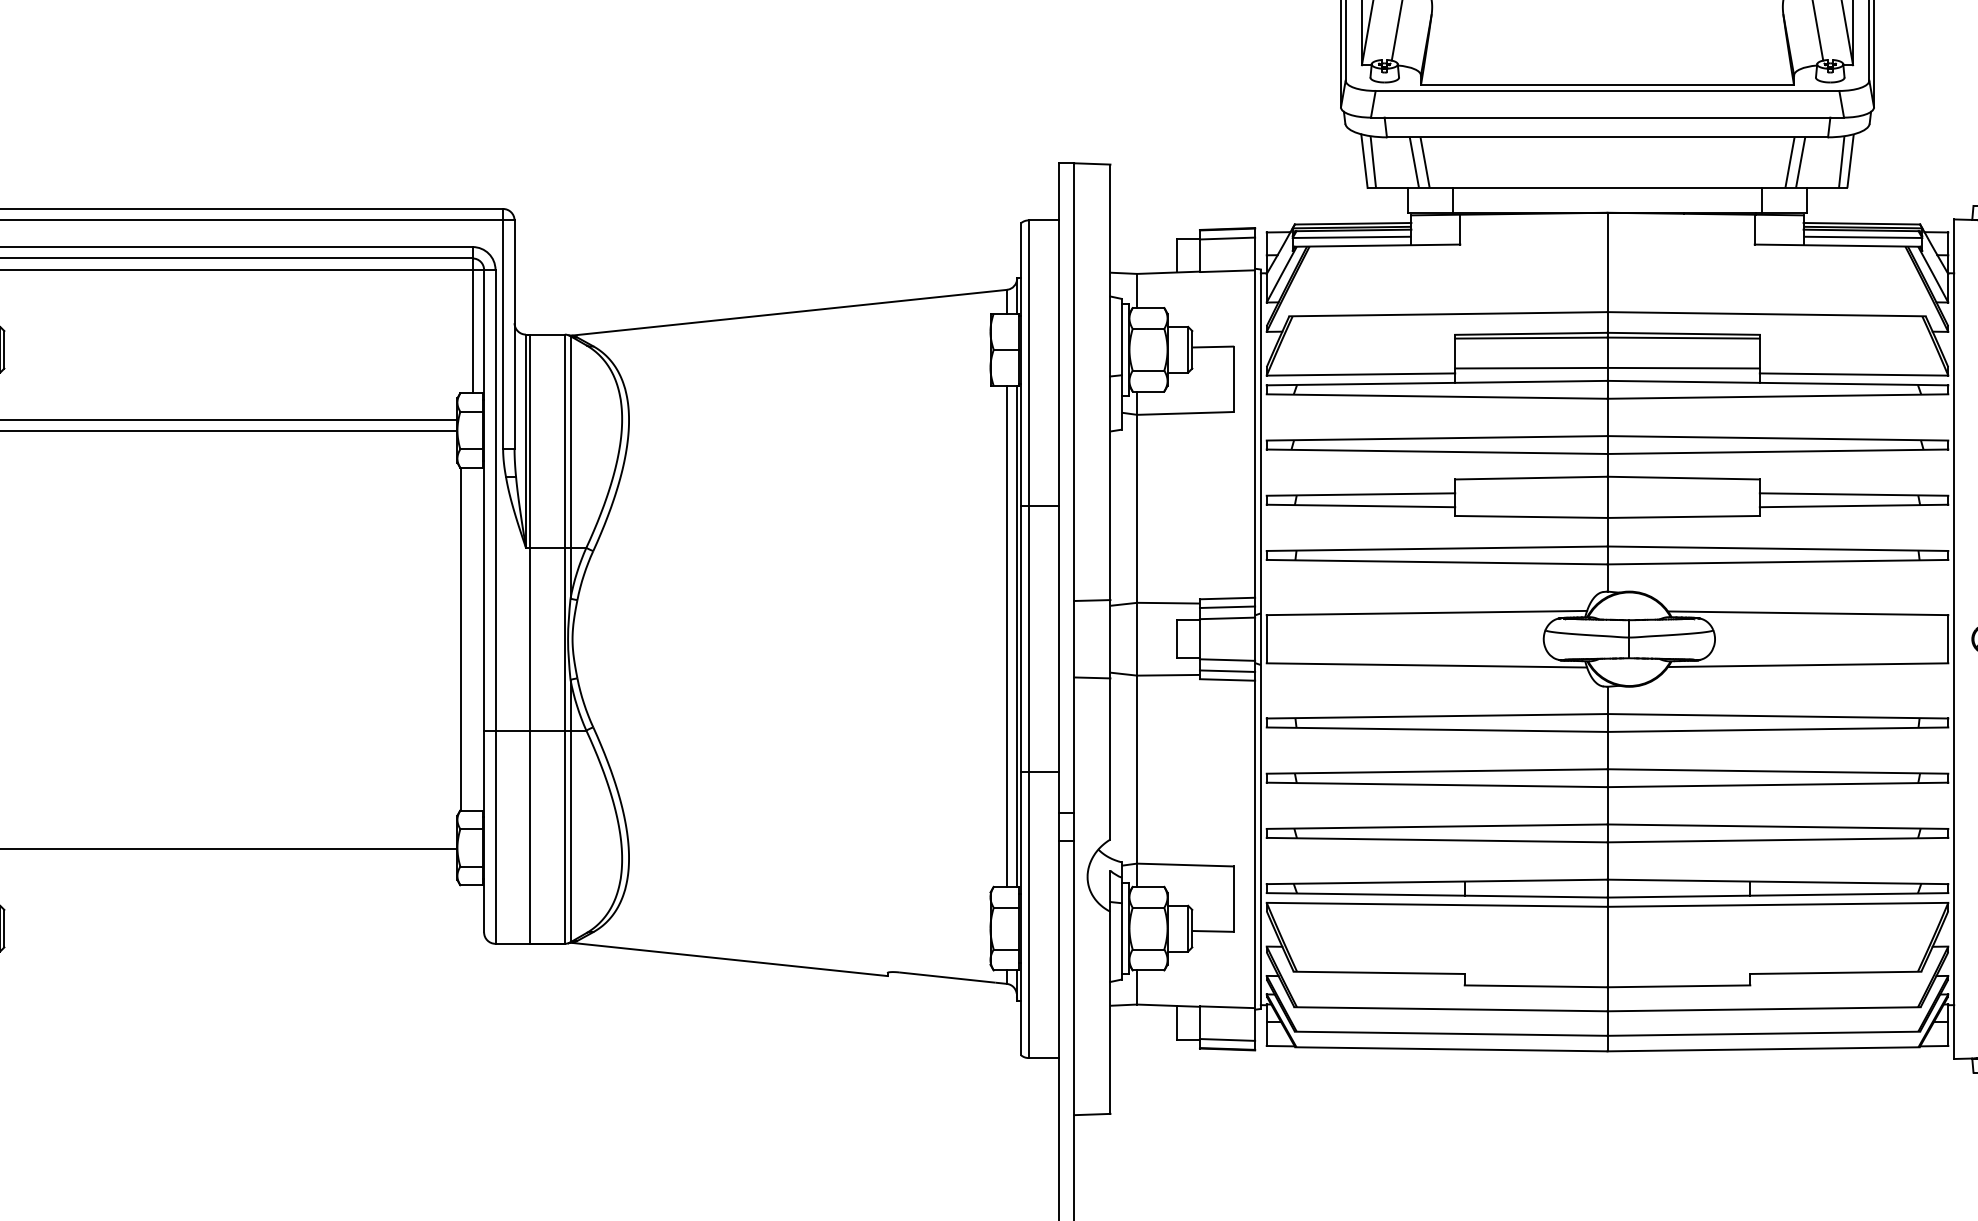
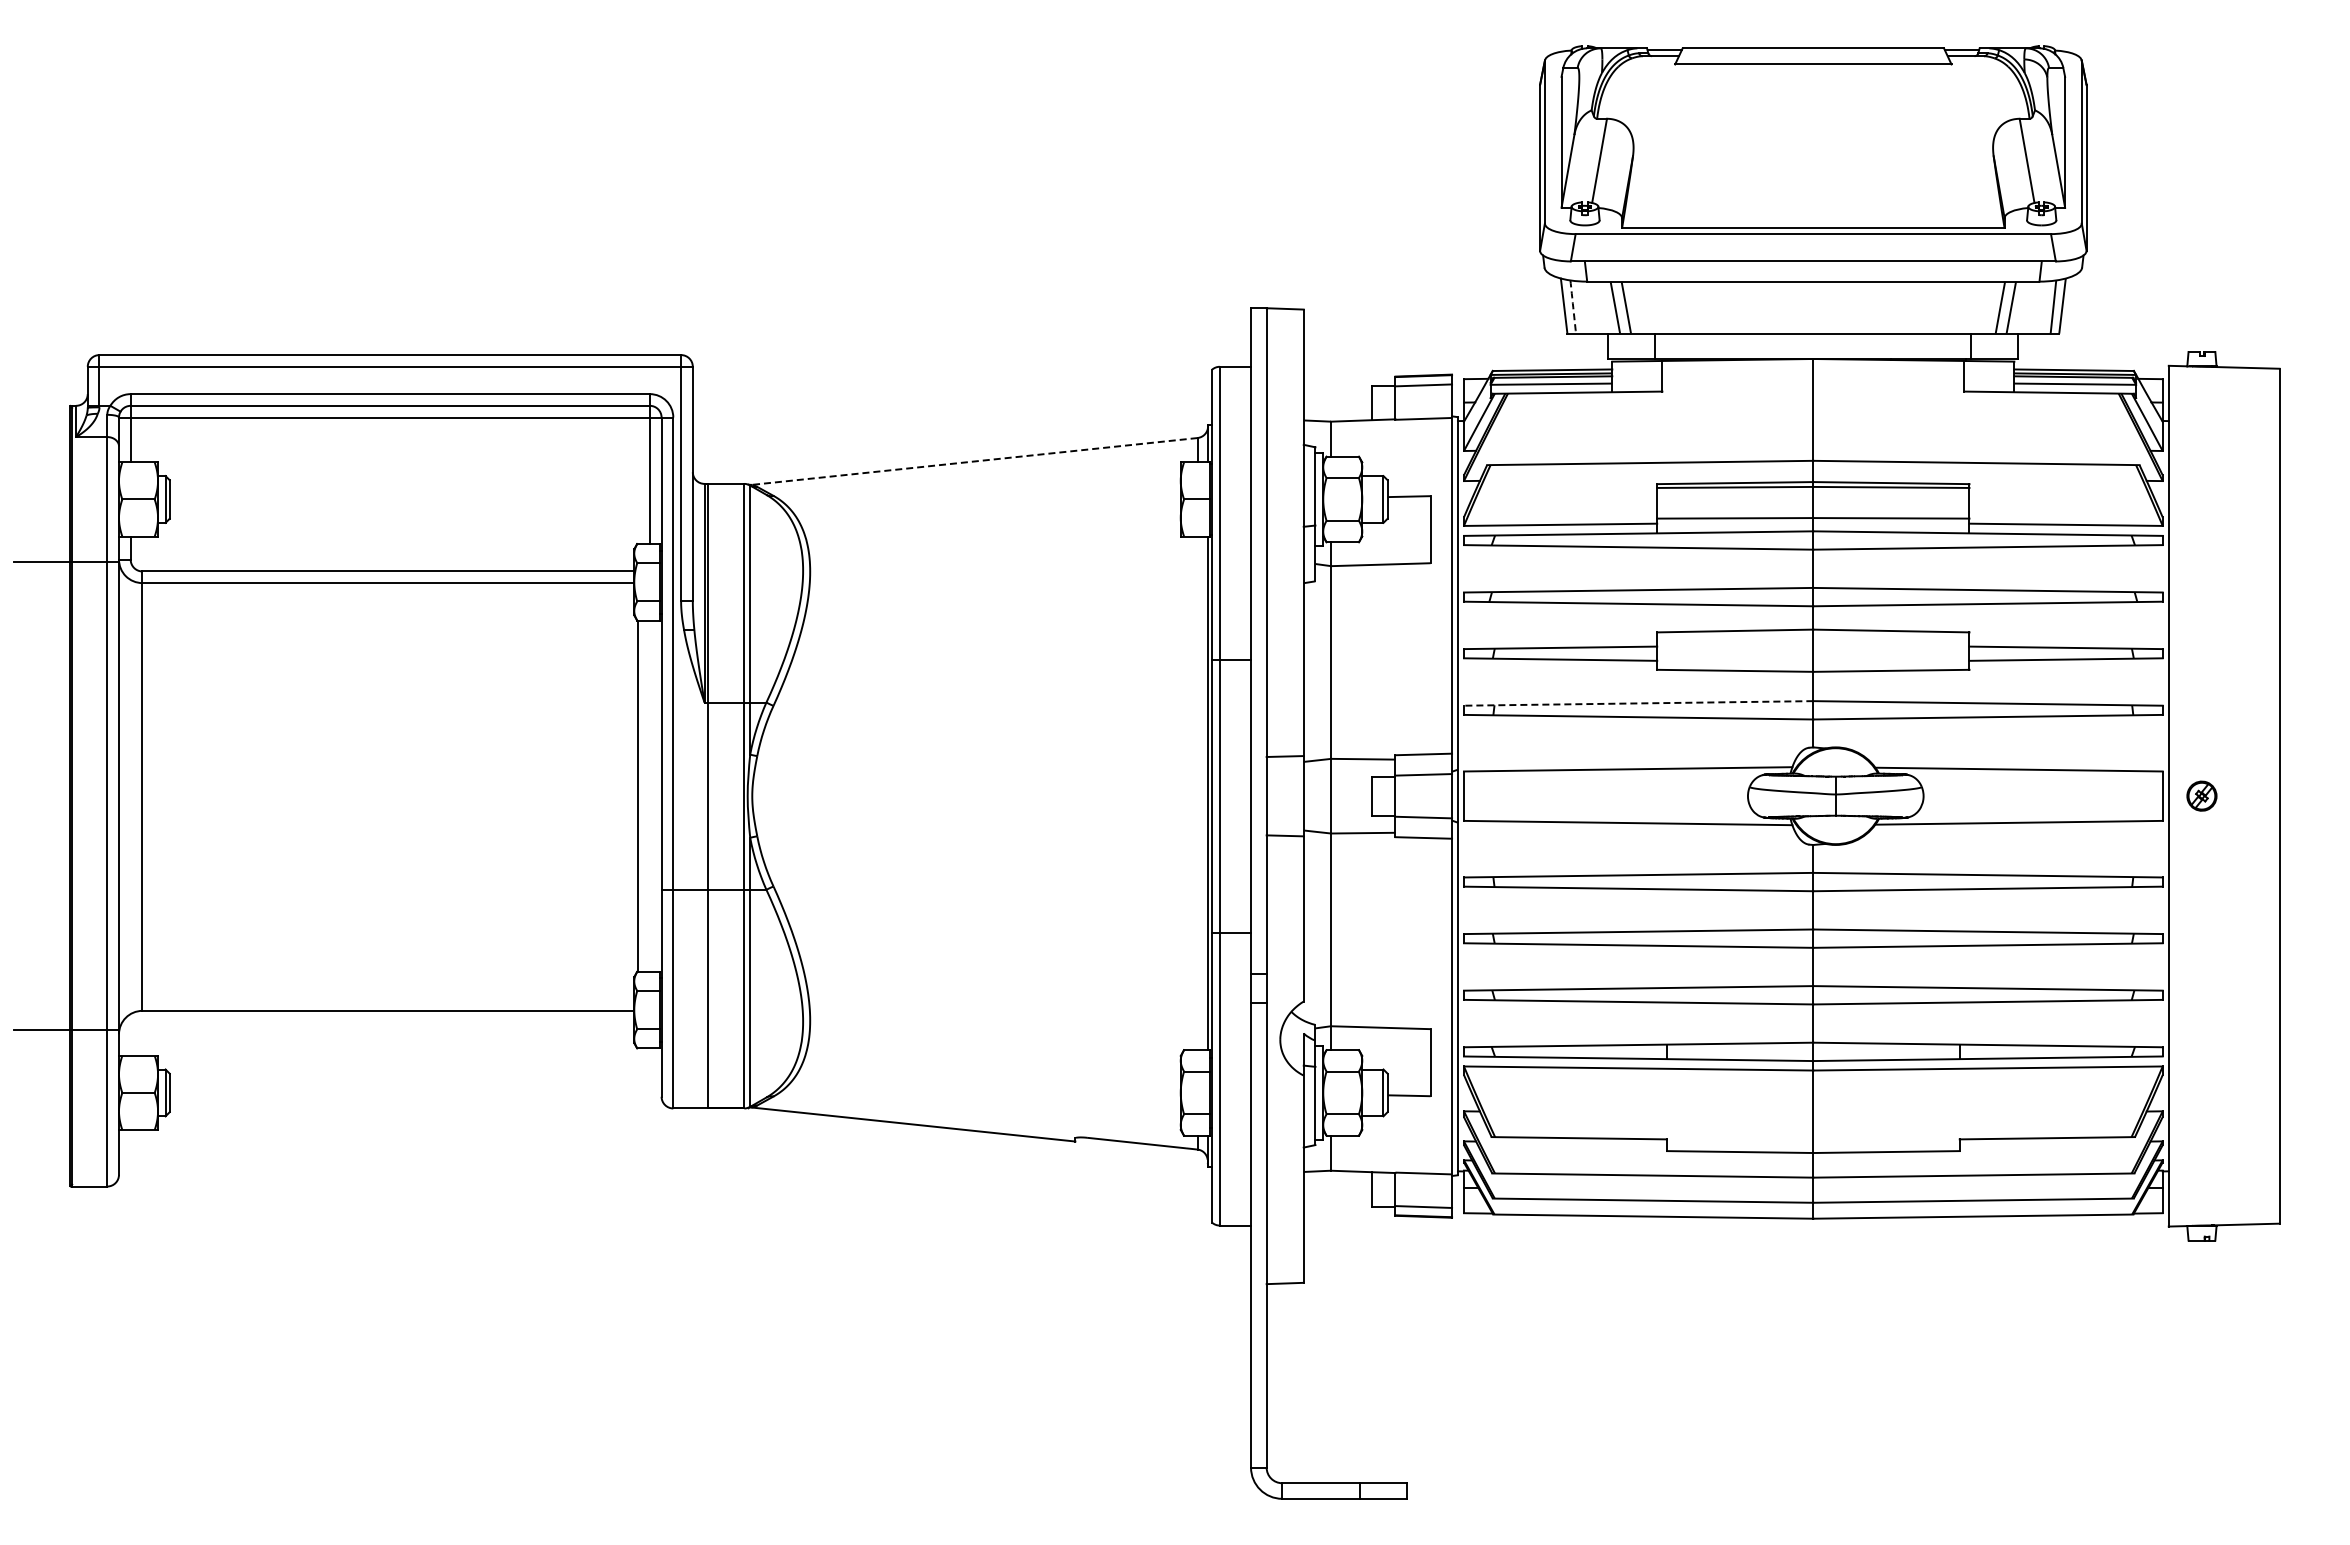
arc: (1373, 162) -> (1573, 307), solid -> dashed
line: (789, 312) -> (974, 461), solid -> dashed
line: (1436, 548) -> (1638, 703), solid -> dashed
line: (1227, 607) -> (1423, 763), removed
line: (1006, 636) -> (1197, 793), removed
line: (1227, 670) -> (1423, 828), removed

